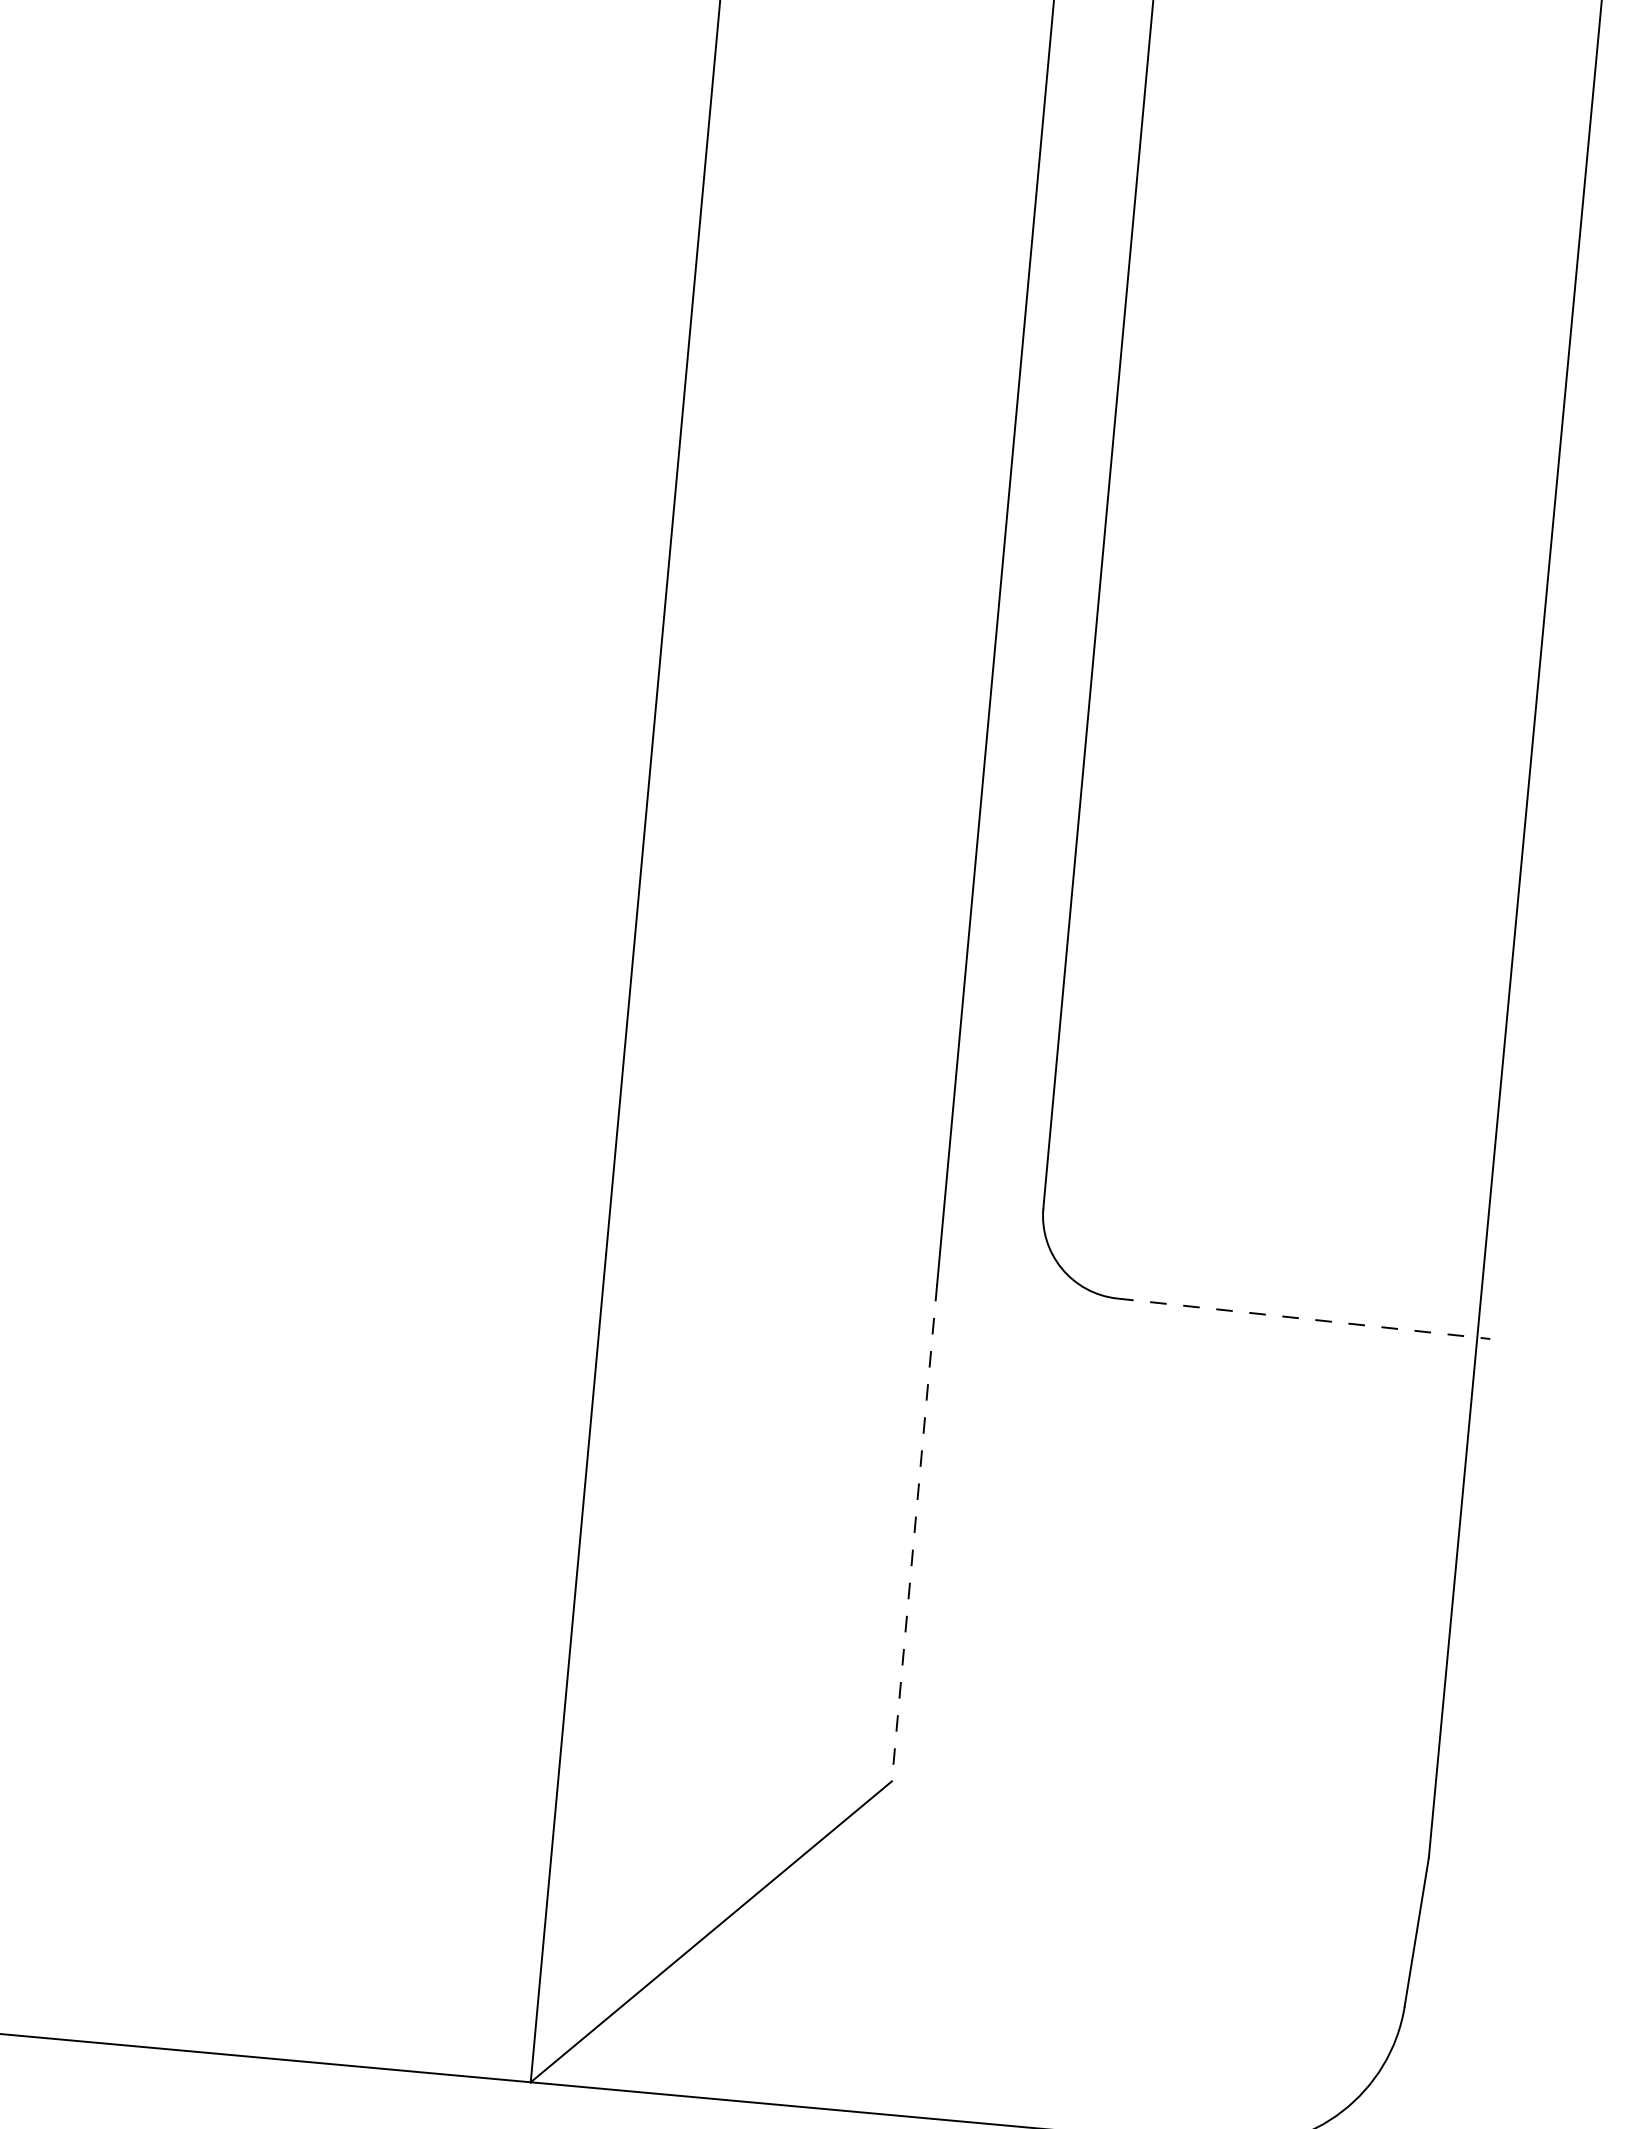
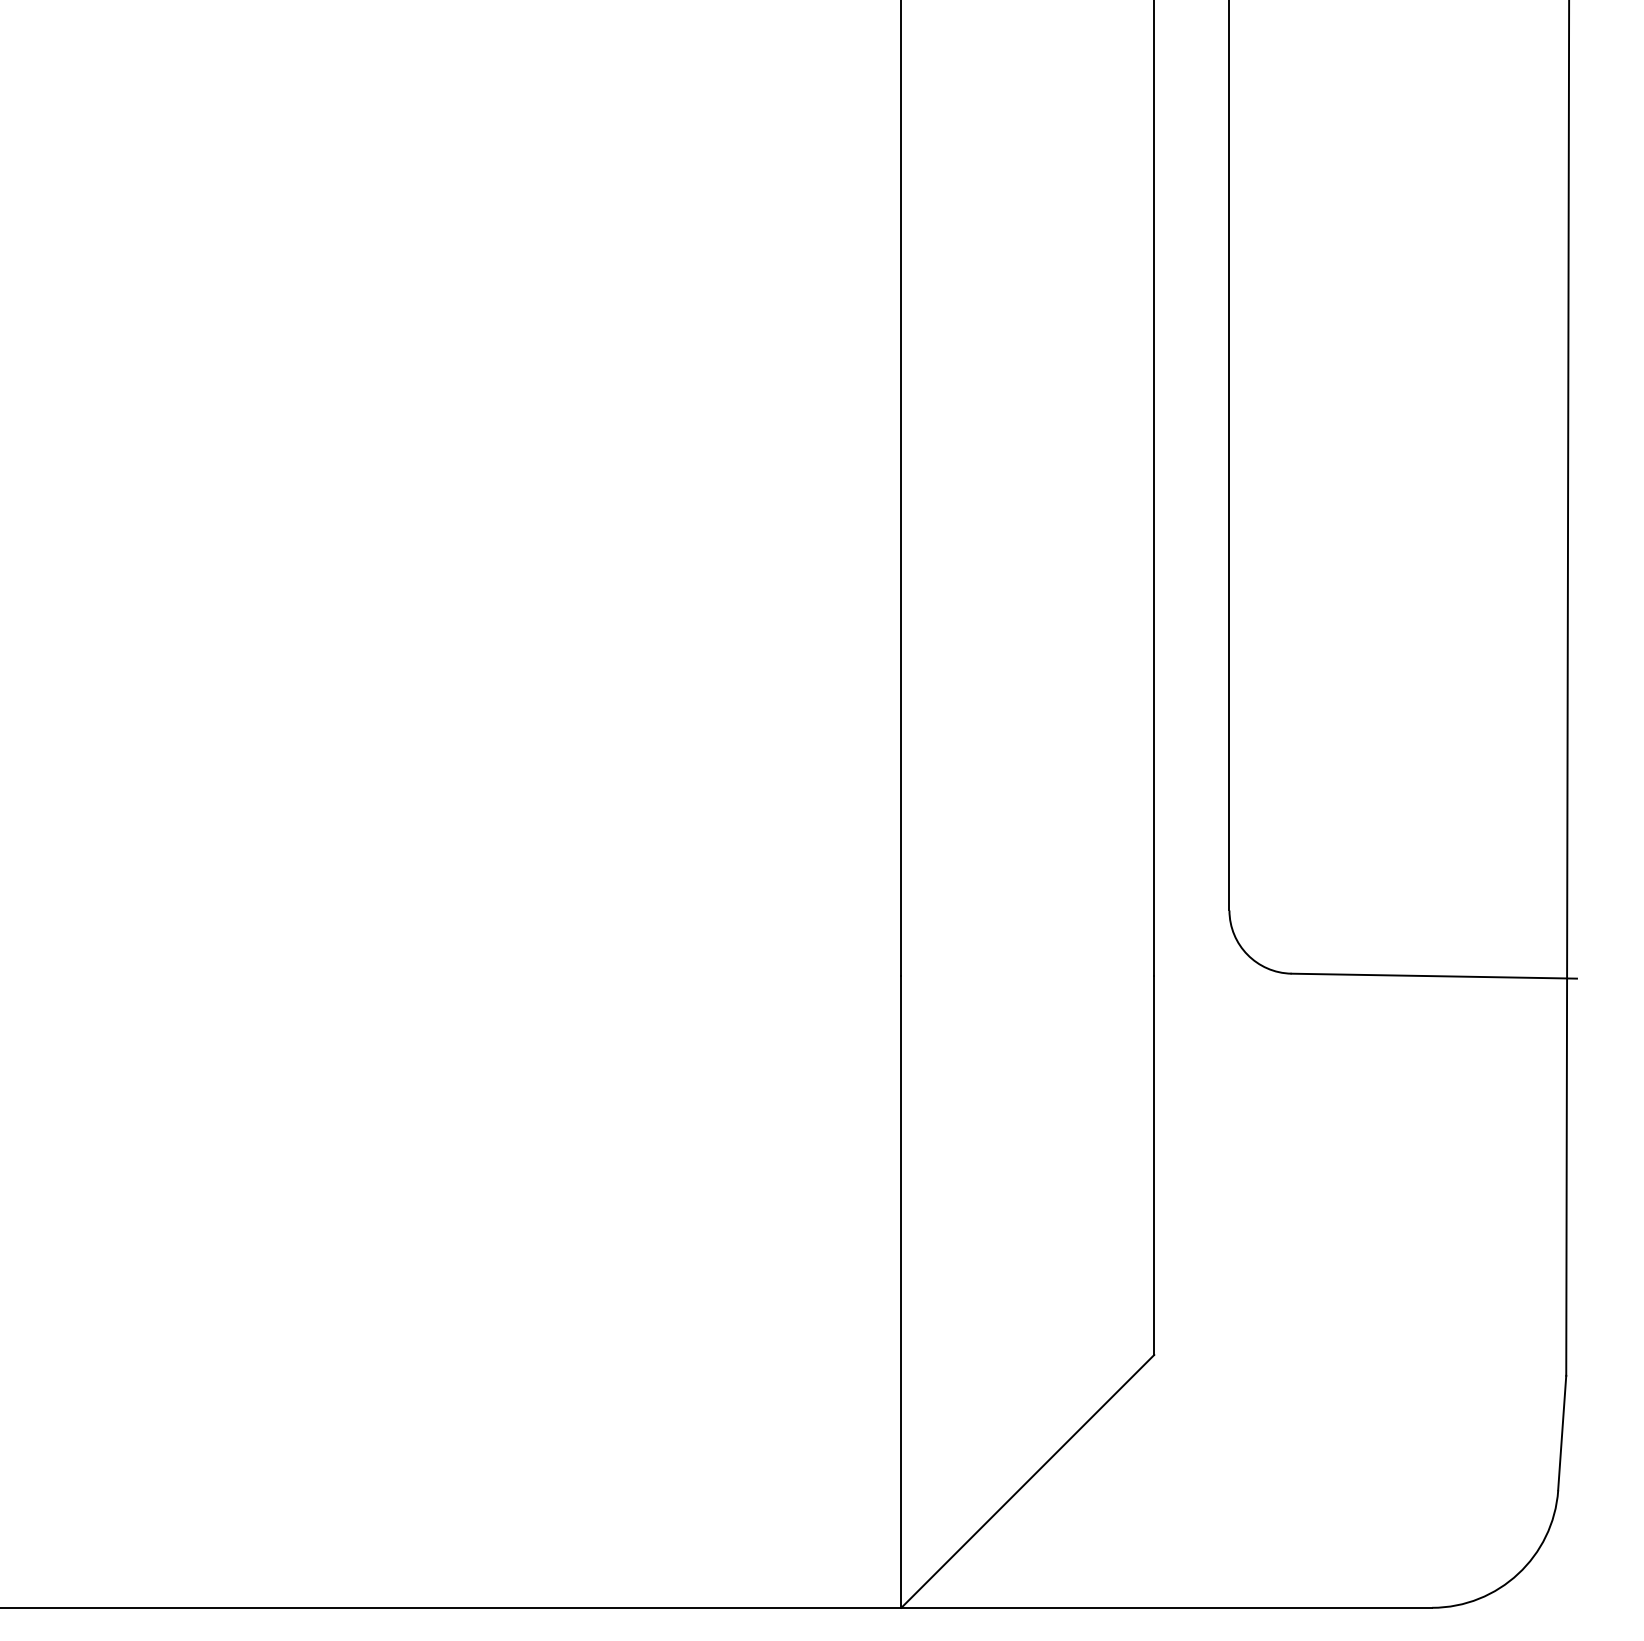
line: (1303, 1319) -> (1434, 976), dashed -> solid
line: (914, 1533) -> (1154, 1165), dashed -> solid

